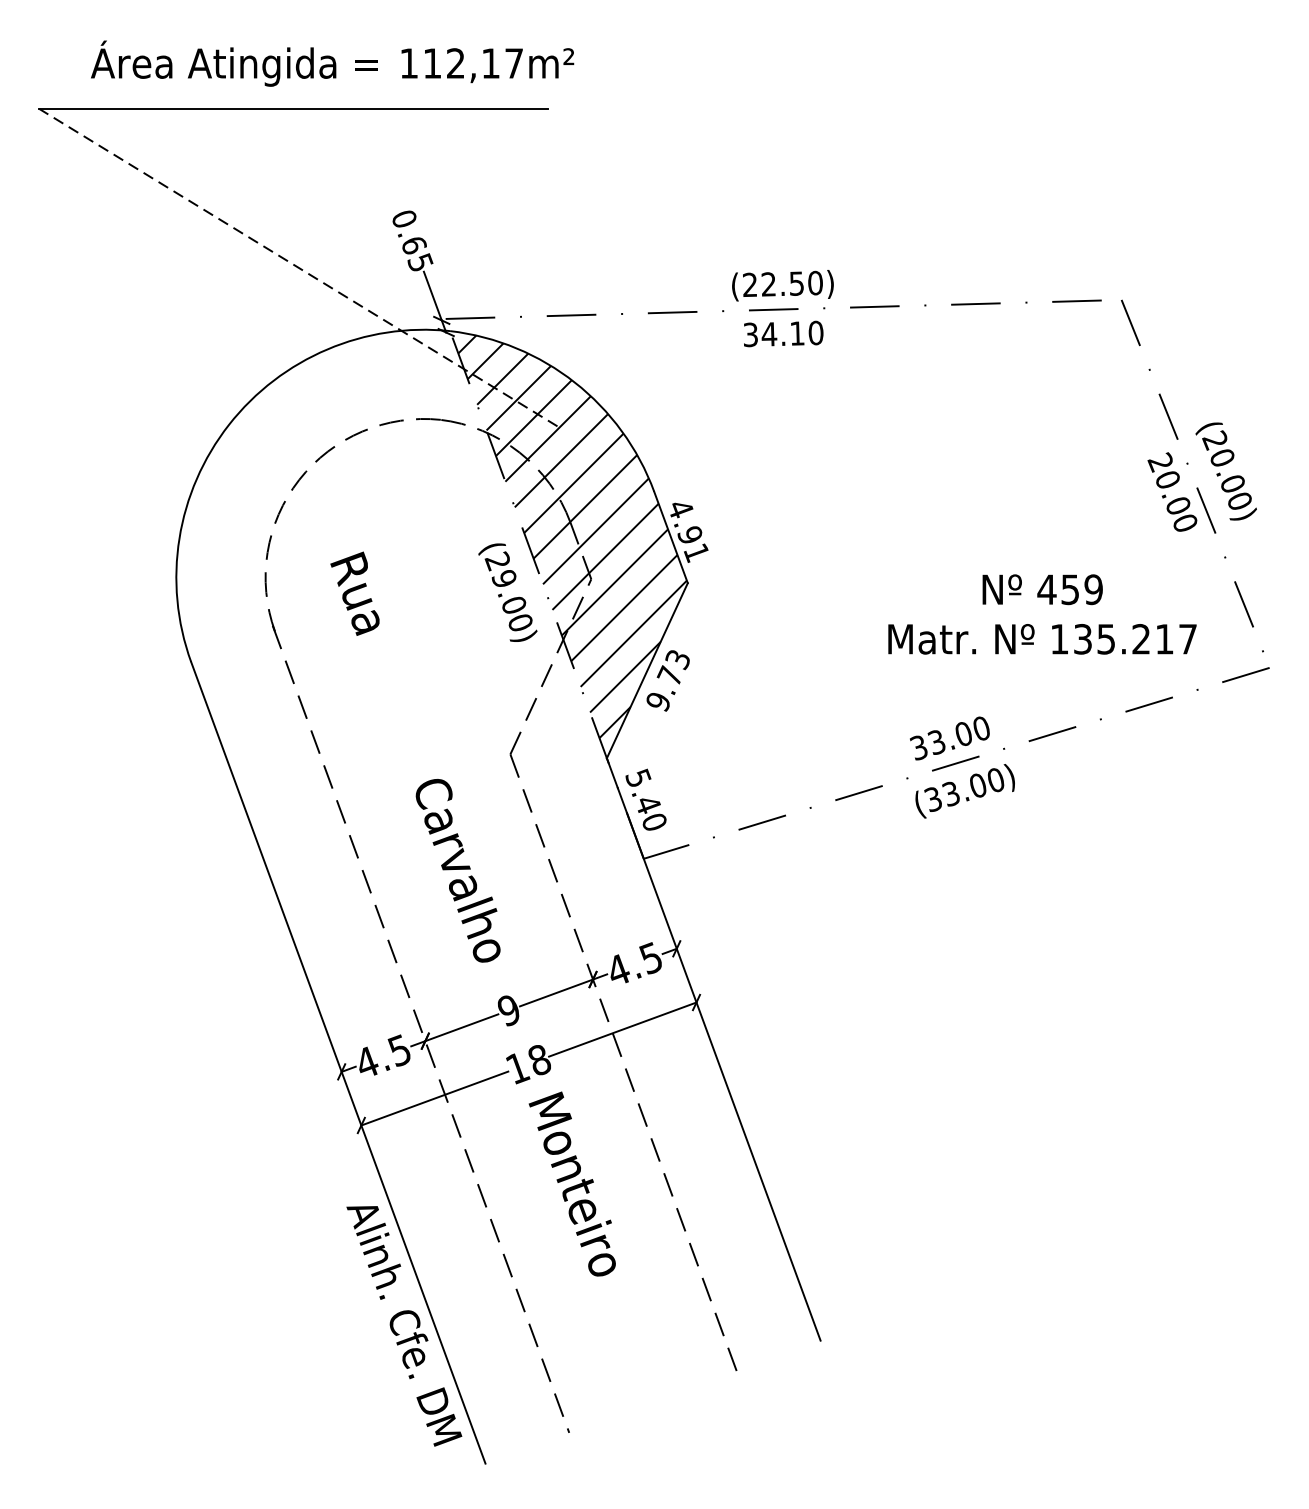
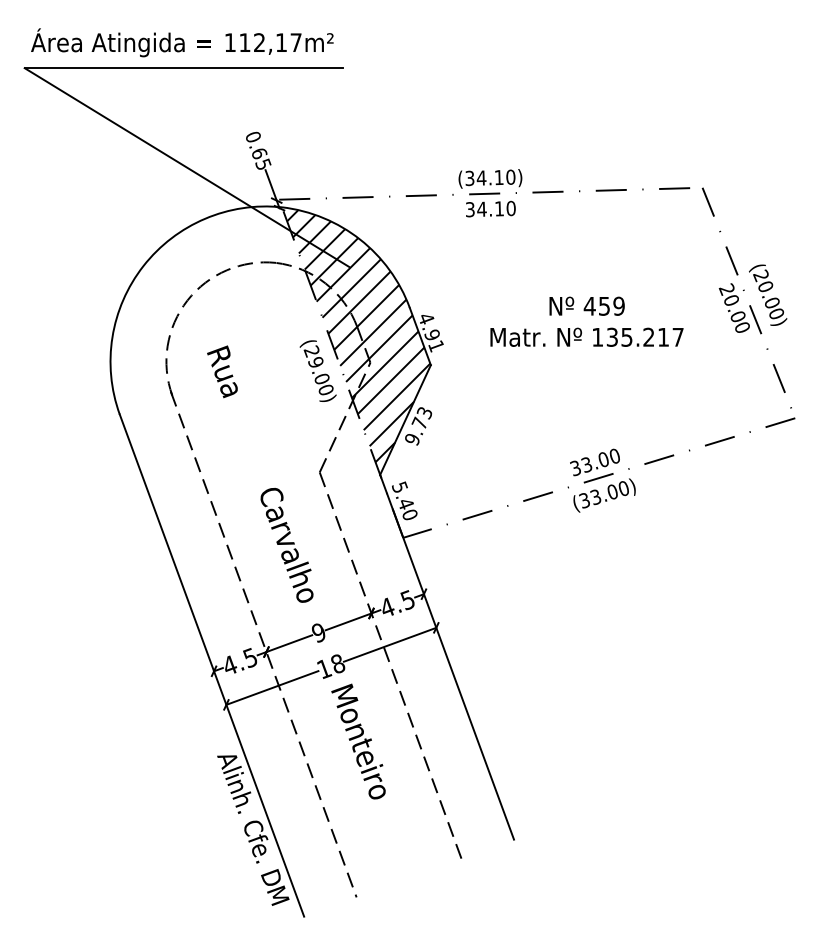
text: (332, 63) -> (182, 42), moved
line: (297, 267) -> (186, 167), dashed -> solid
text: (773, 285) -> (484, 178), (22.50) -> (34.10)
text: (1041, 613) -> (586, 321), moved

